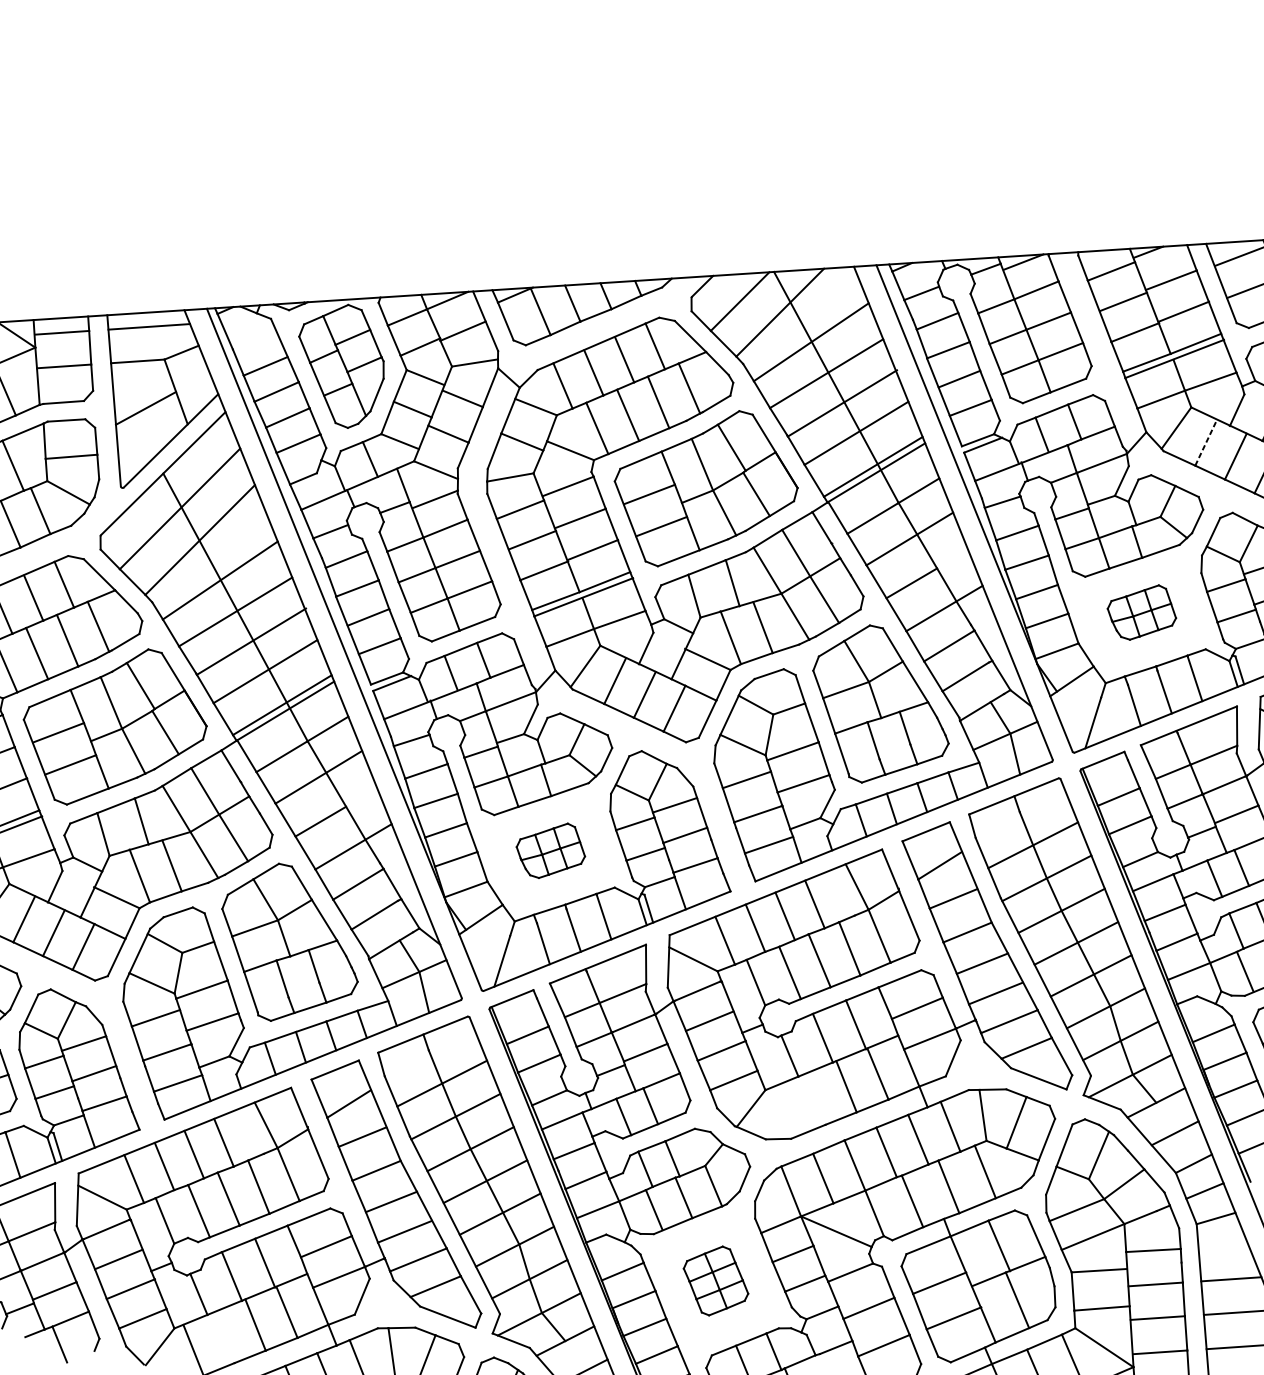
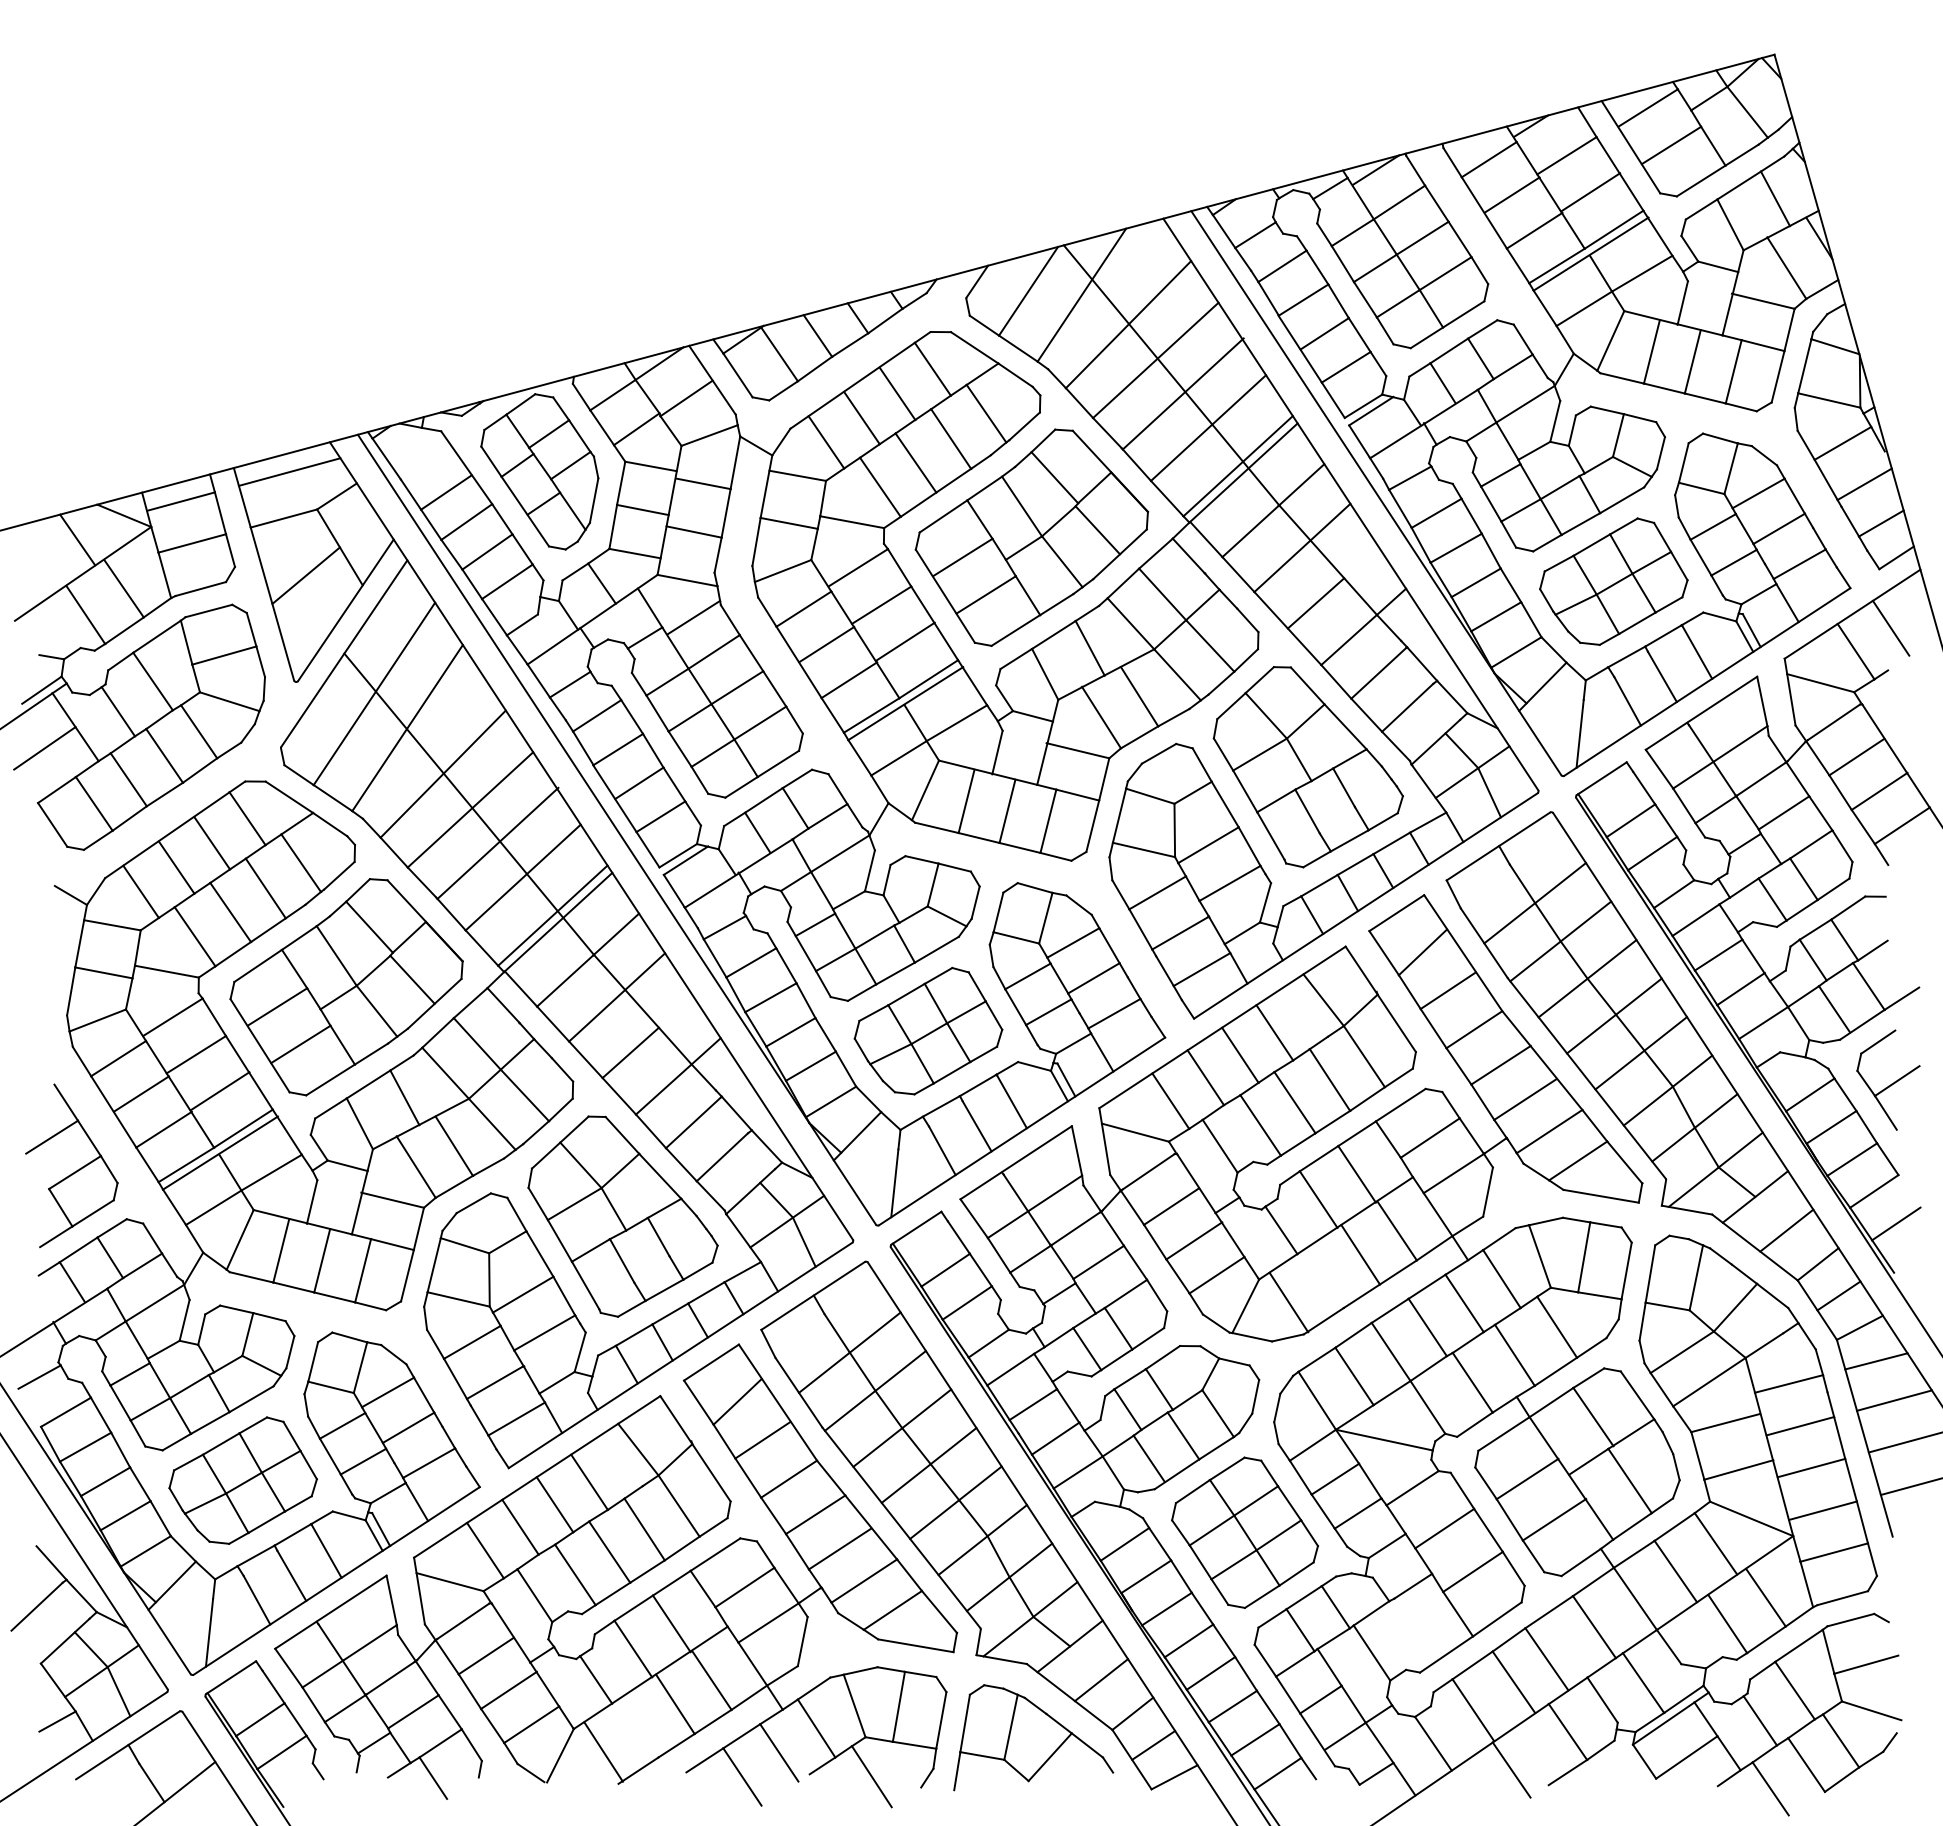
line: (1205, 442) -> (1651, 351), dashed -> solid
part: (1141, 611) -> (1613, 581), size x1.67
part: (551, 849) -> (928, 1030), size x1.67
line: (784, 1112) -> (1288, 1302), added
line: (1223, 1246) -> (1876, 1361), added
part: (715, 1280) -> (1244, 1532), size x1.67

